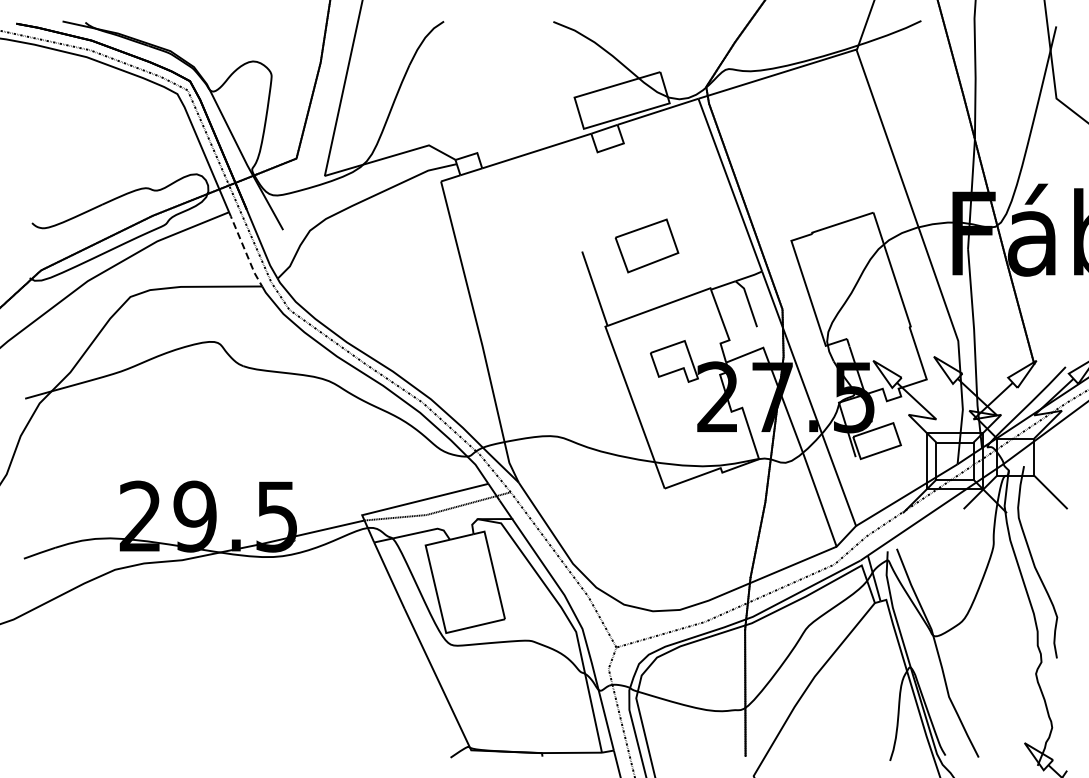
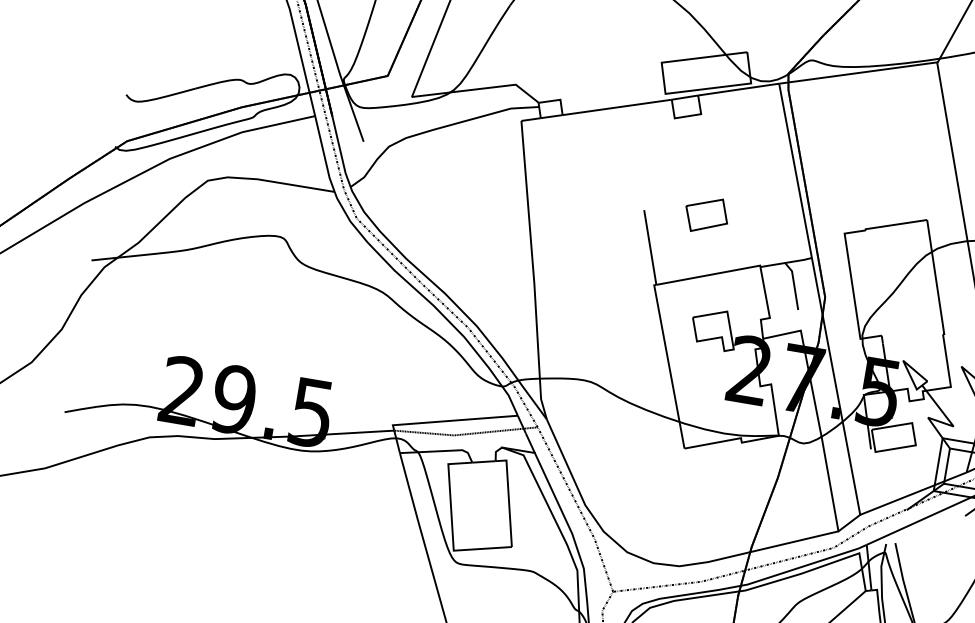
part: (646, 245) -> (706, 214), size x0.71
line: (245, 250) -> (324, 155), dashed -> solid

